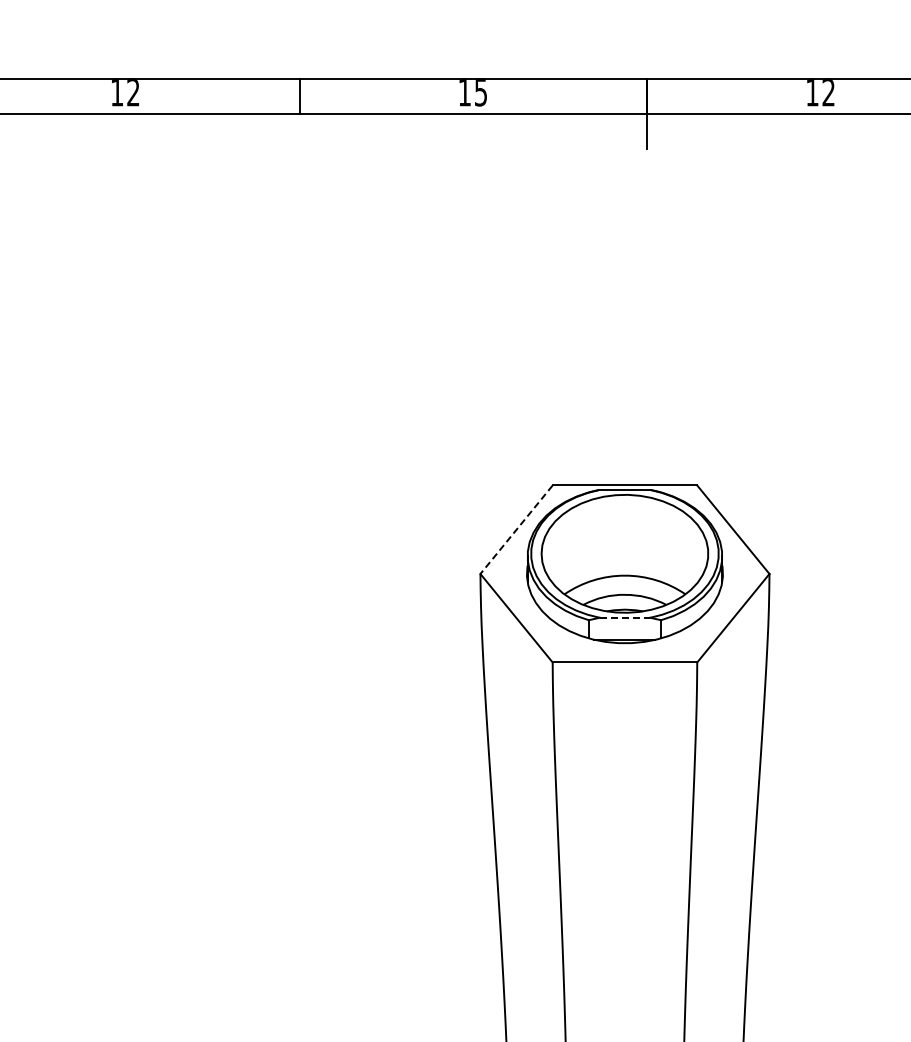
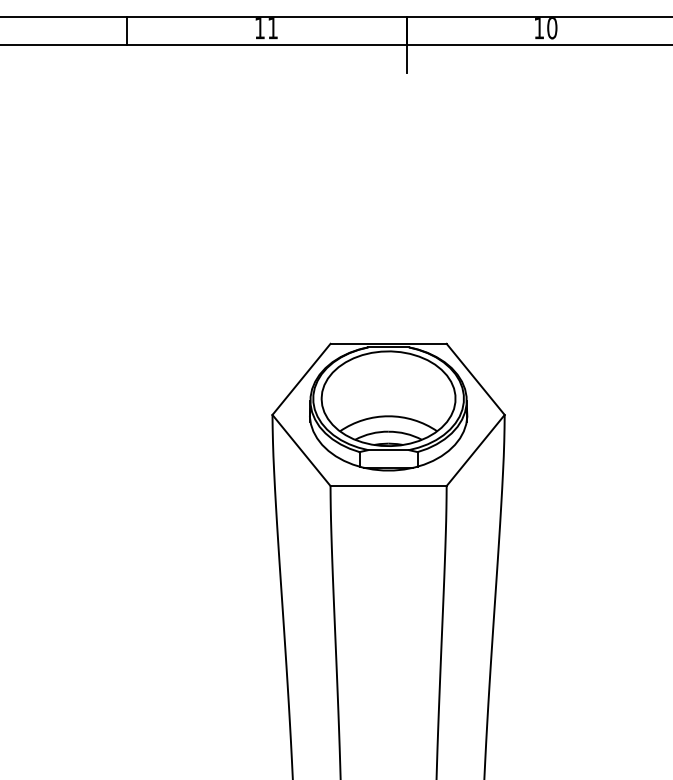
text: (480, 93) -> (272, 28), 15 -> 11
text: (828, 93) -> (552, 28), 12 -> 10
line: (516, 530) -> (301, 380), dashed -> solid
line: (625, 617) -> (389, 449), dashed -> solid

